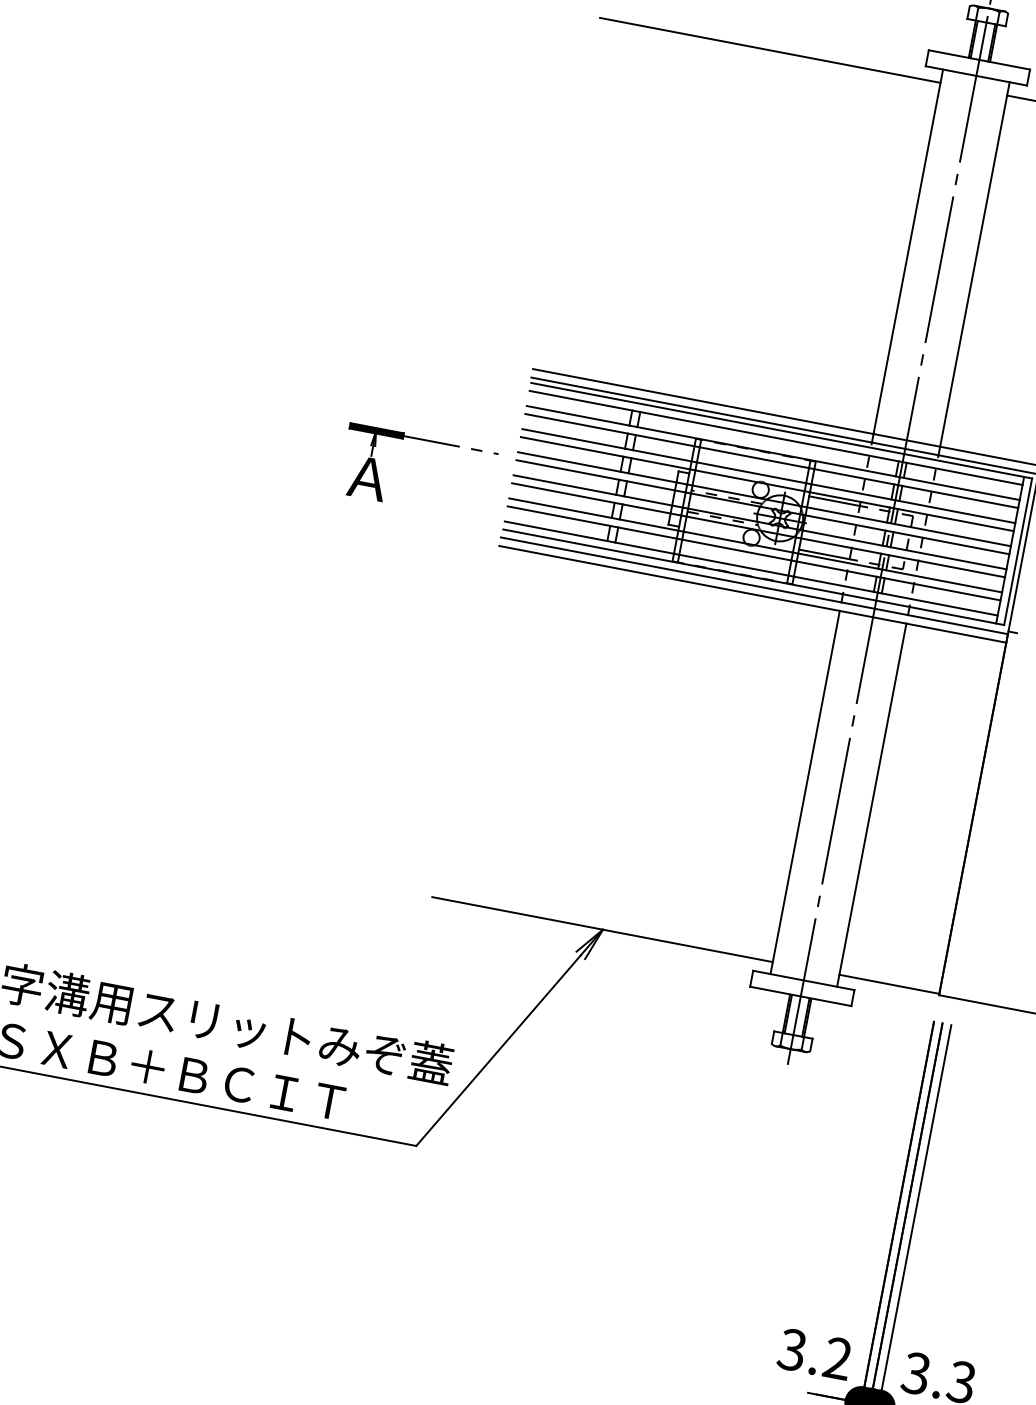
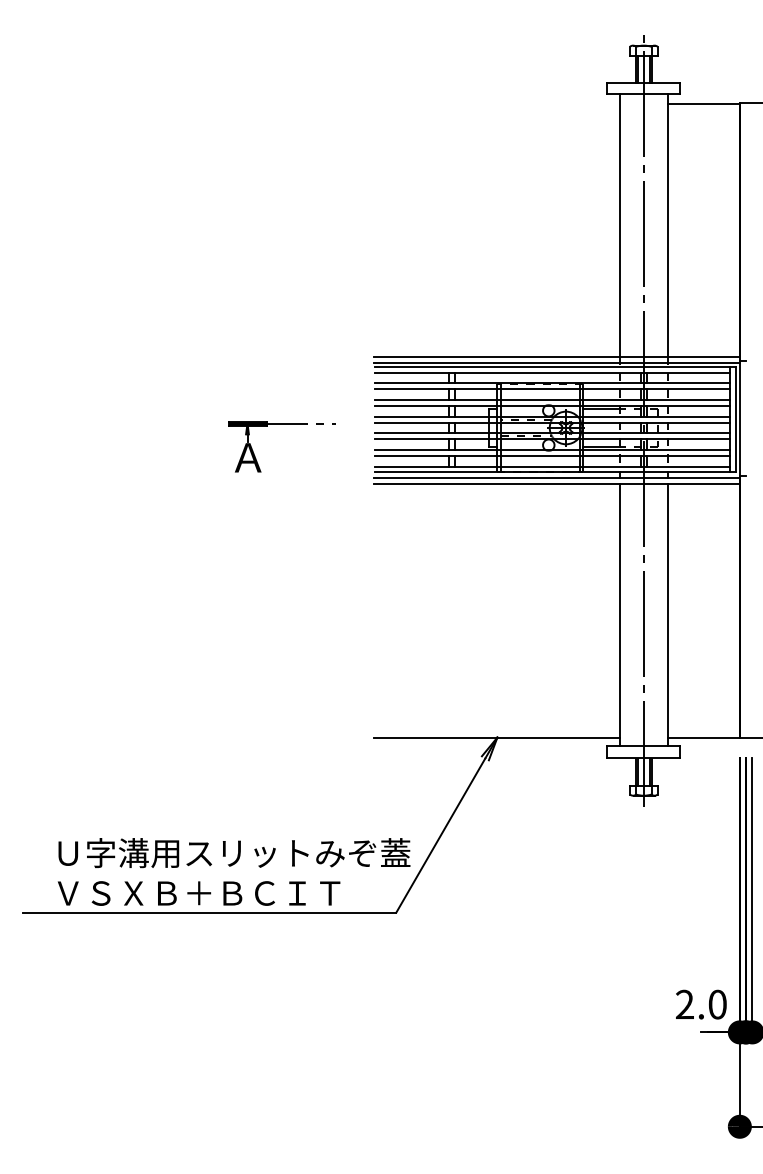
line: (769, 49) -> (496, 103), removed
part: (423, 440) -> (281, 424), moved
text: (814, 1353) -> (700, 1004), 3.2 -> 2.0

